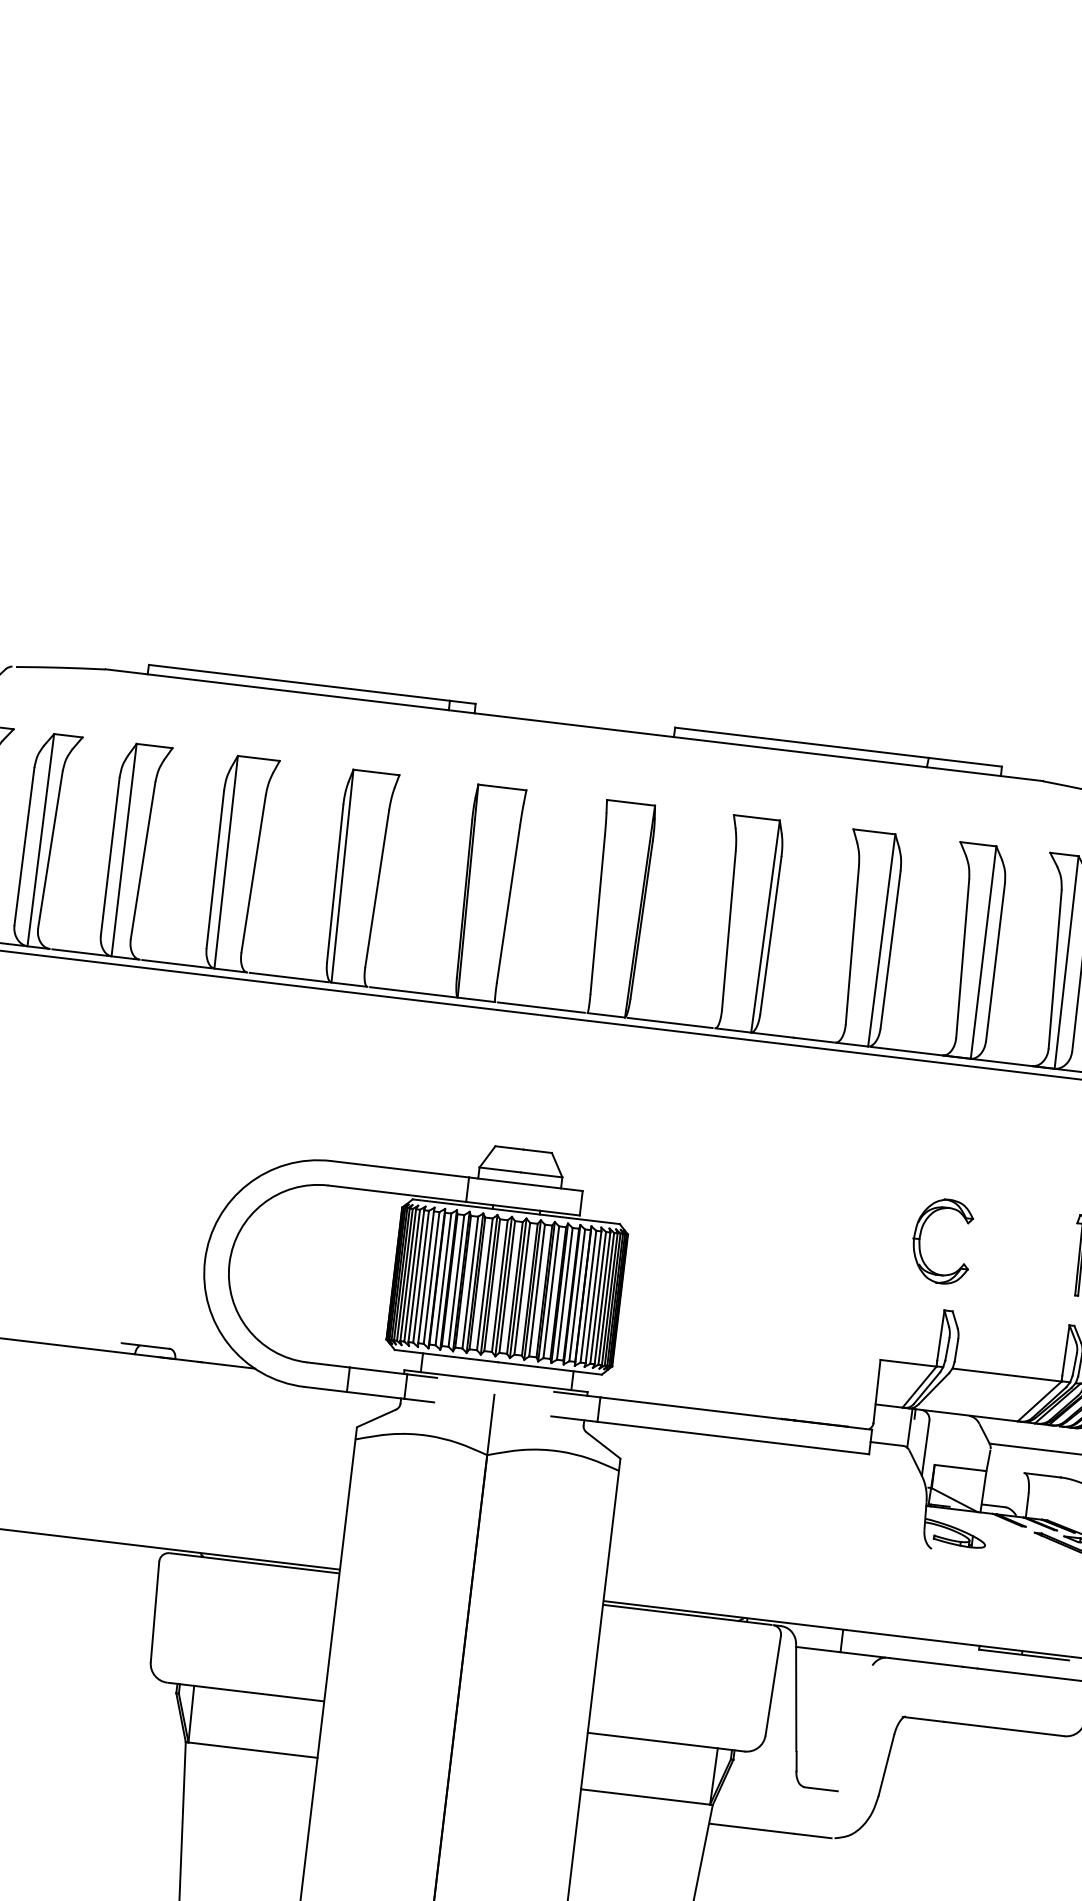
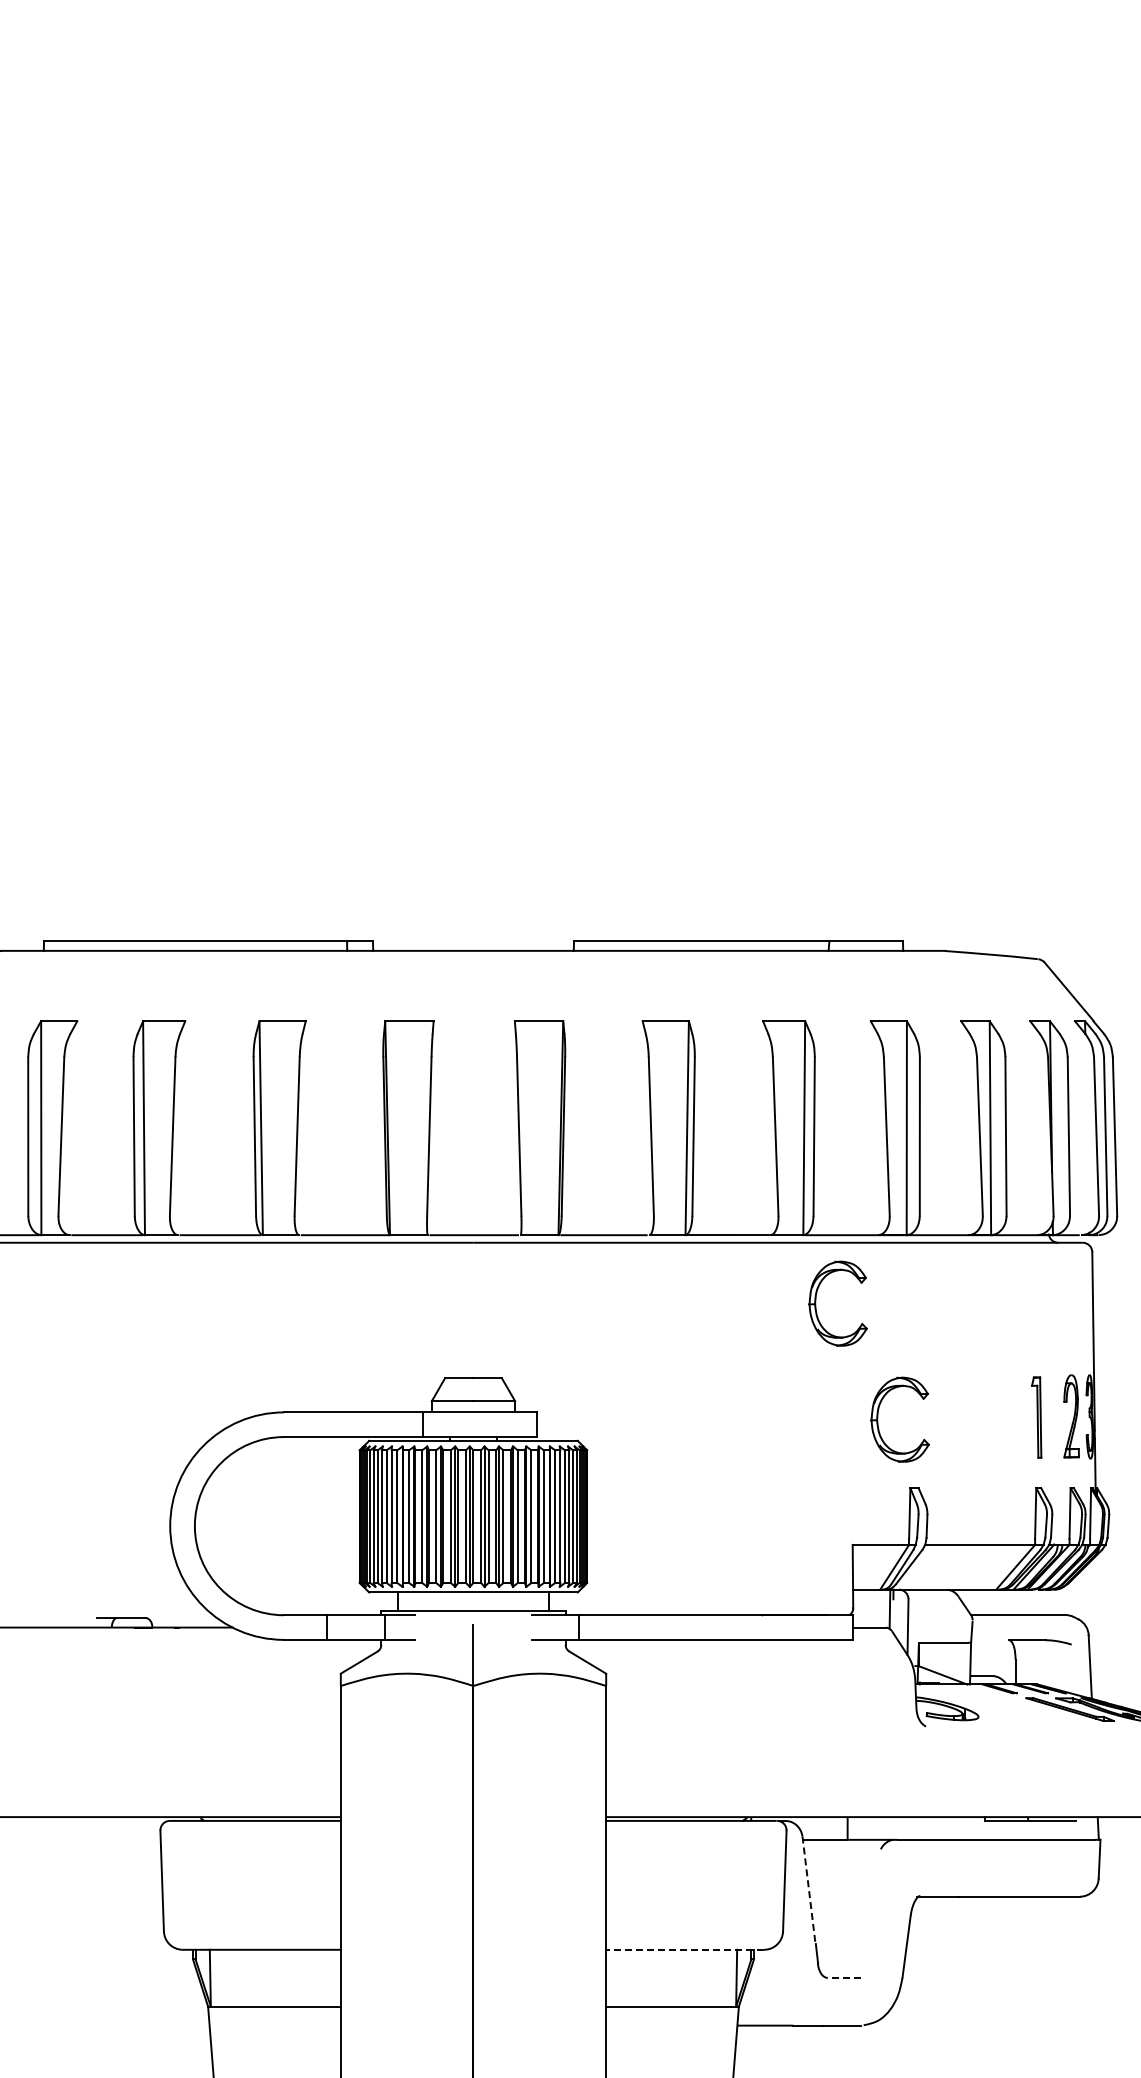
part: (873, 1115) -> (816, 1303), added
line: (795, 1696) -> (808, 1889), solid -> dashed
line: (666, 1741) -> (685, 1949), solid -> dashed
line: (821, 1789) -> (844, 1978), solid -> dashed

